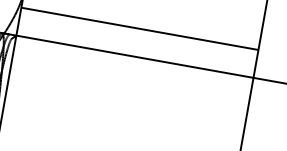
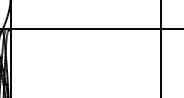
line: (139, 29) -> (85, 11), removed

